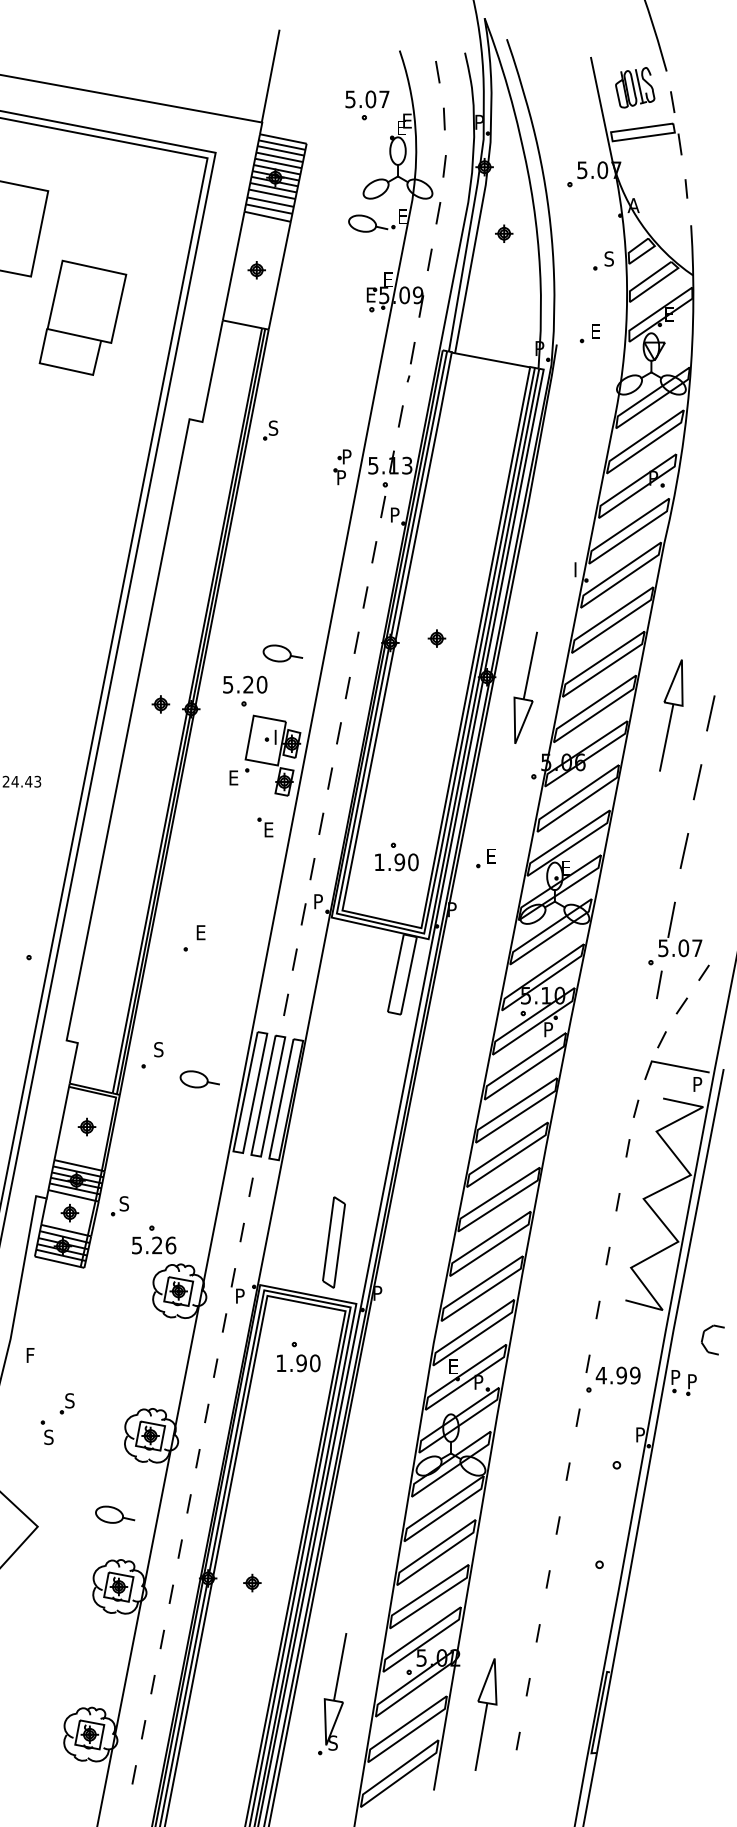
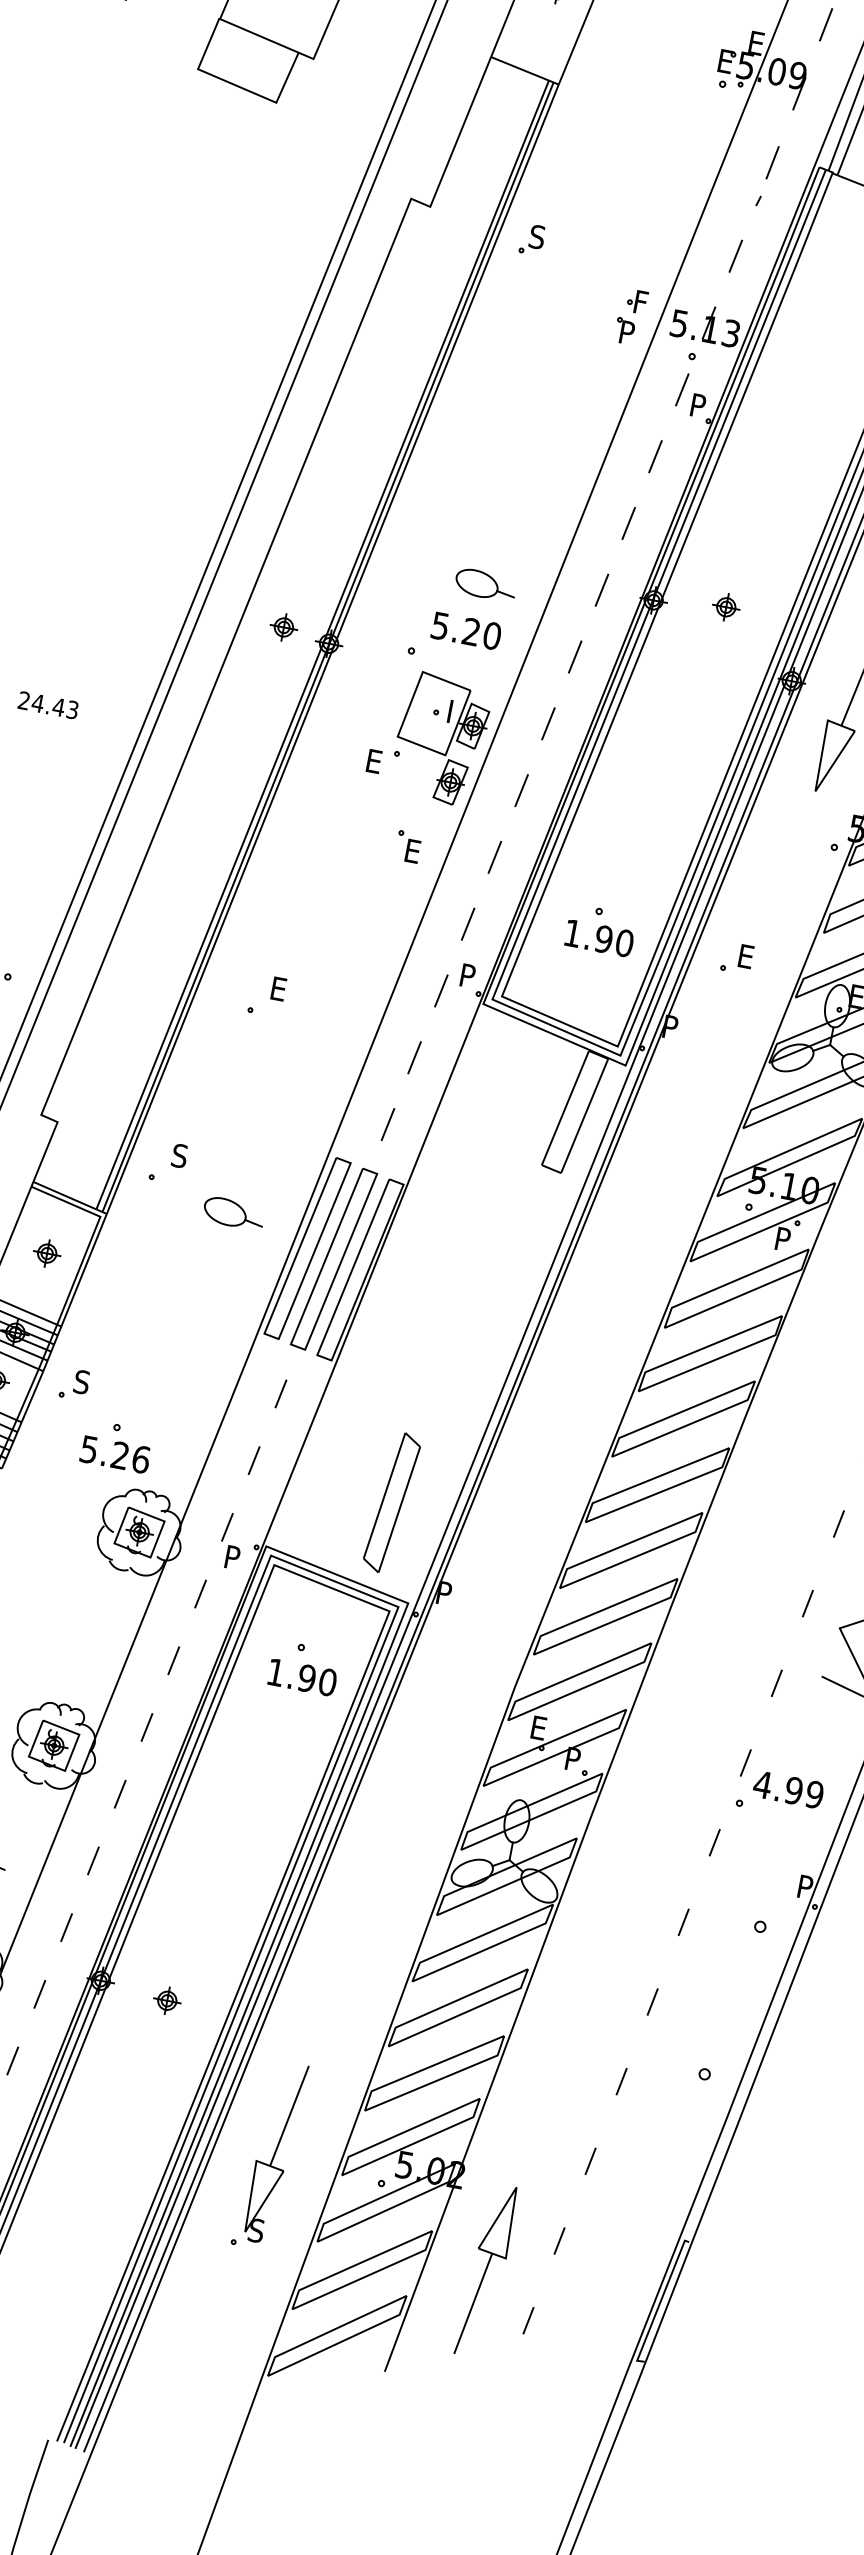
text: (347, 453) -> (643, 297), P -> F
text: (245, 684) -> (466, 630), moved
part: (332, 1694) -> (269, 2156), moved

